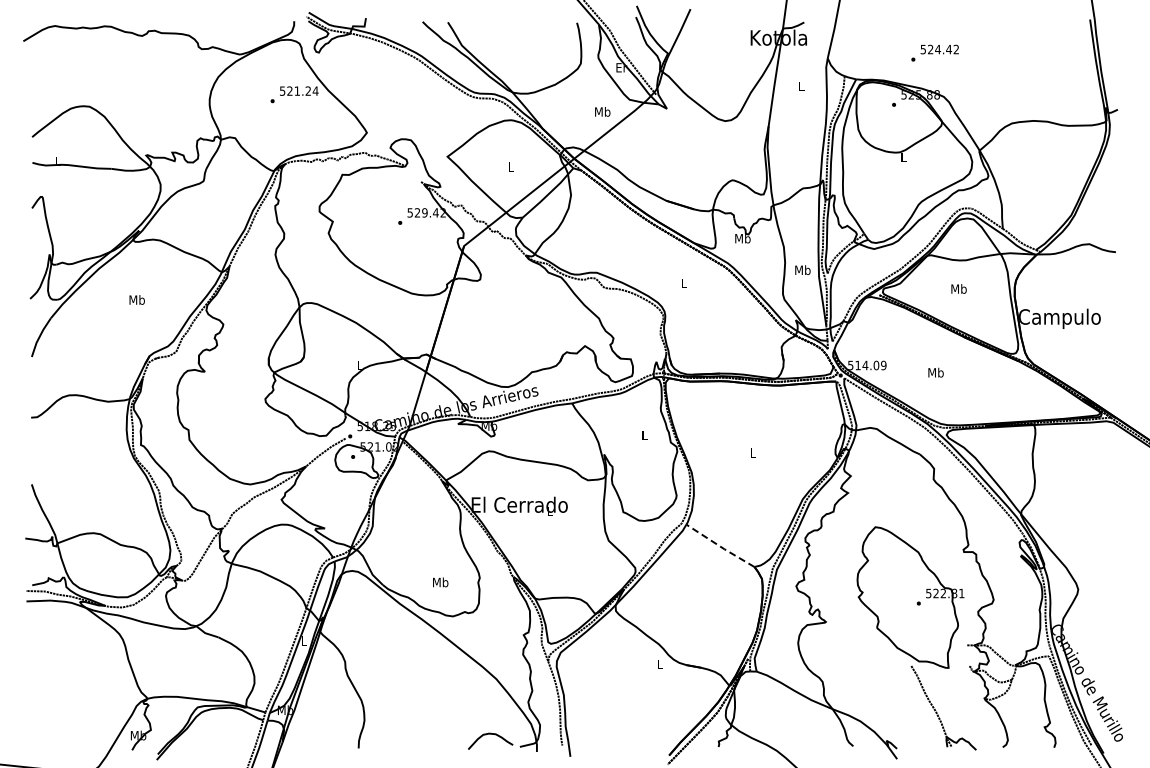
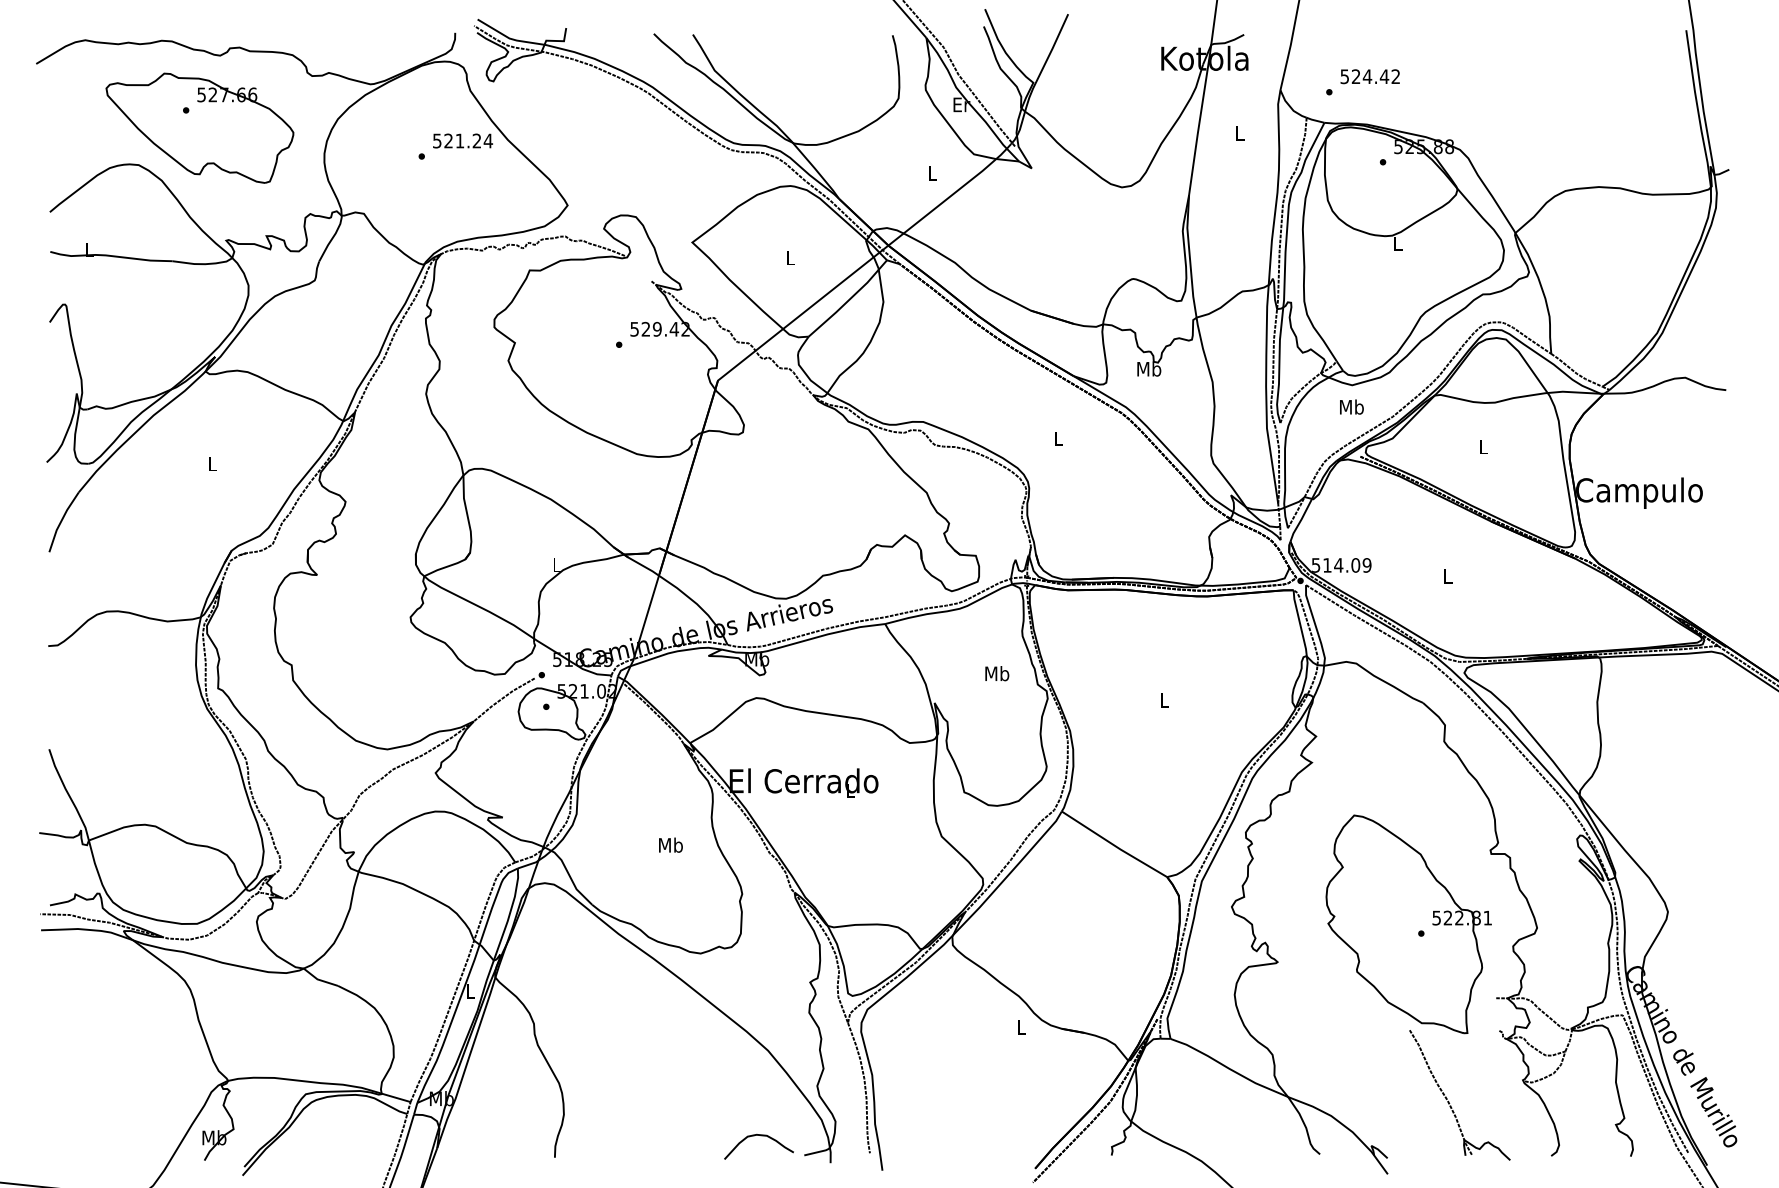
text: (934, 52) -> (1362, 81), moved
part: (128, 82) -> (198, 127), added
text: (602, 111) -> (932, 172), Mb -> L
text: (802, 269) -> (1351, 406), moved
text: (958, 288) -> (1482, 446), Mb -> L
text: (136, 299) -> (211, 463), Mb -> L
text: (935, 372) -> (1447, 576), Mb -> L
text: (644, 435) -> (997, 673), L -> Mb
line: (720, 546) -> (1114, 845), dashed -> solid
text: (440, 582) -> (670, 845), moved

